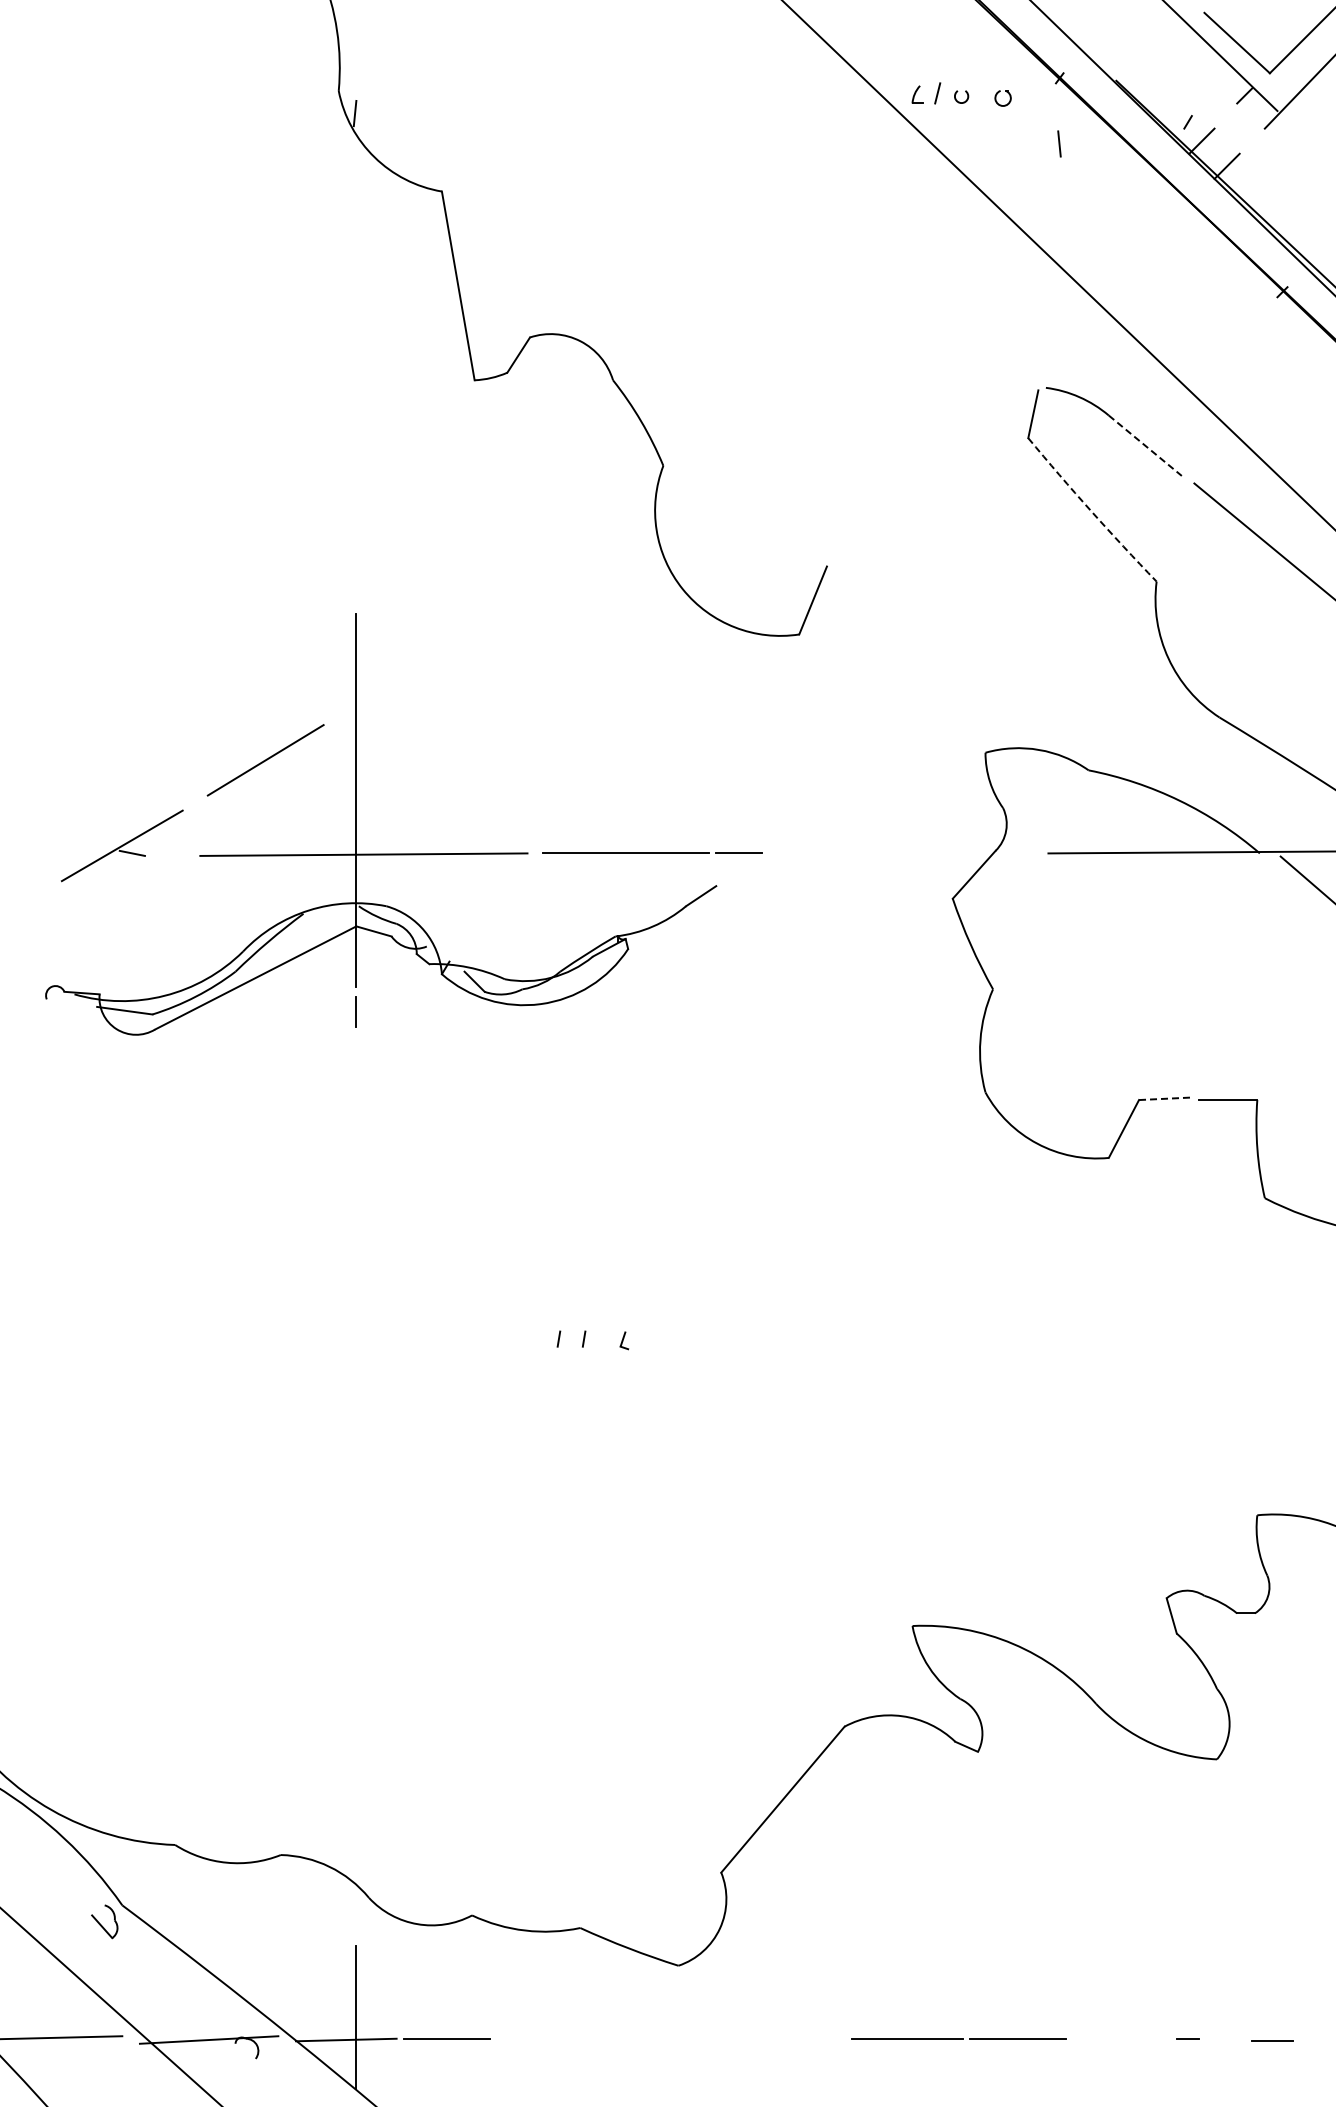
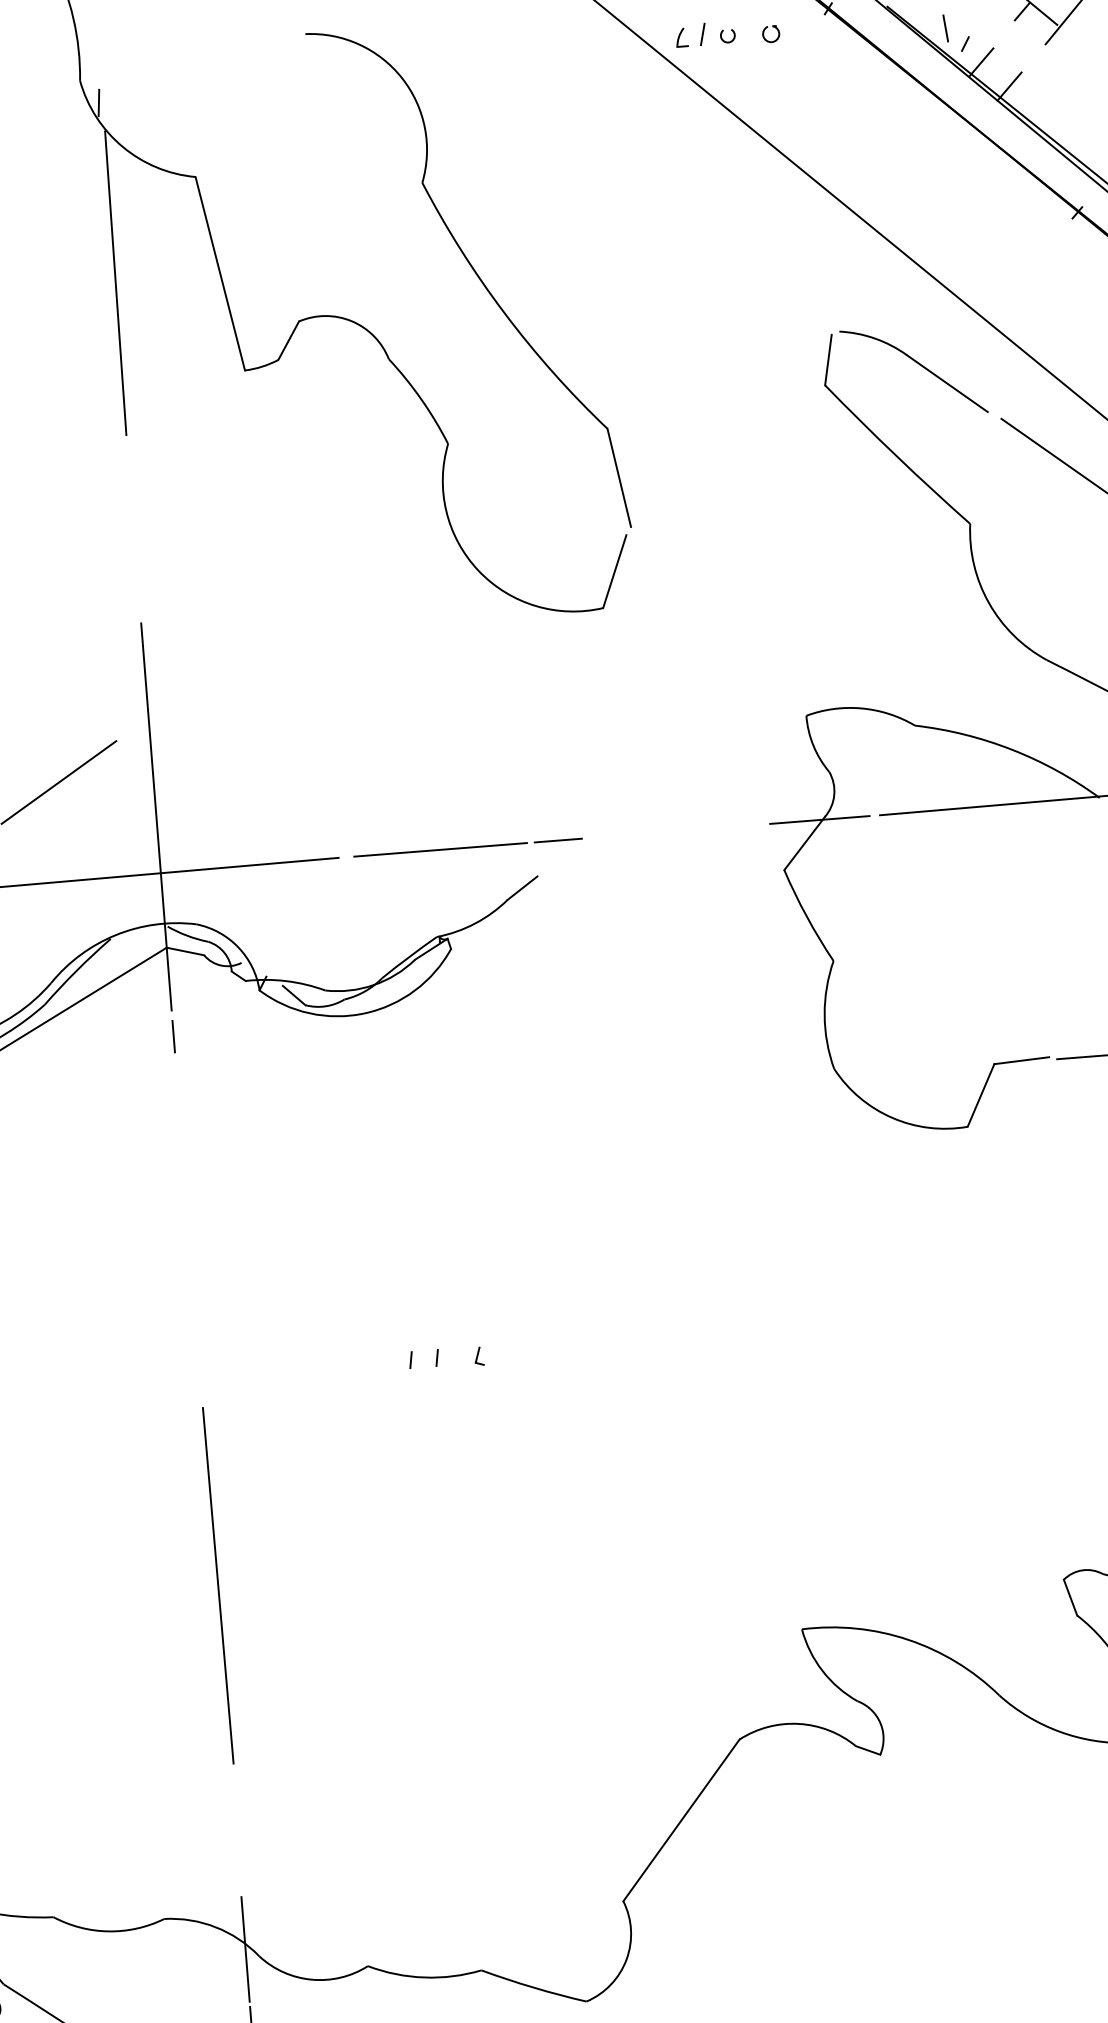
line: (1059, 143) -> (945, 27), moved
line: (357, 287) -> (115, 283), added
part: (702, 306) -> (475, 275), added
line: (1145, 446) -> (947, 384), dashed -> solid
arc: (1091, 511) -> (896, 456), dashed -> solid
line: (990, 853) -> (819, 820), added
line: (1165, 1098) -> (1021, 1060), dashed -> solid
line: (357, 1540) -> (218, 1585), added
line: (356, 1889) -> (245, 1948), added

